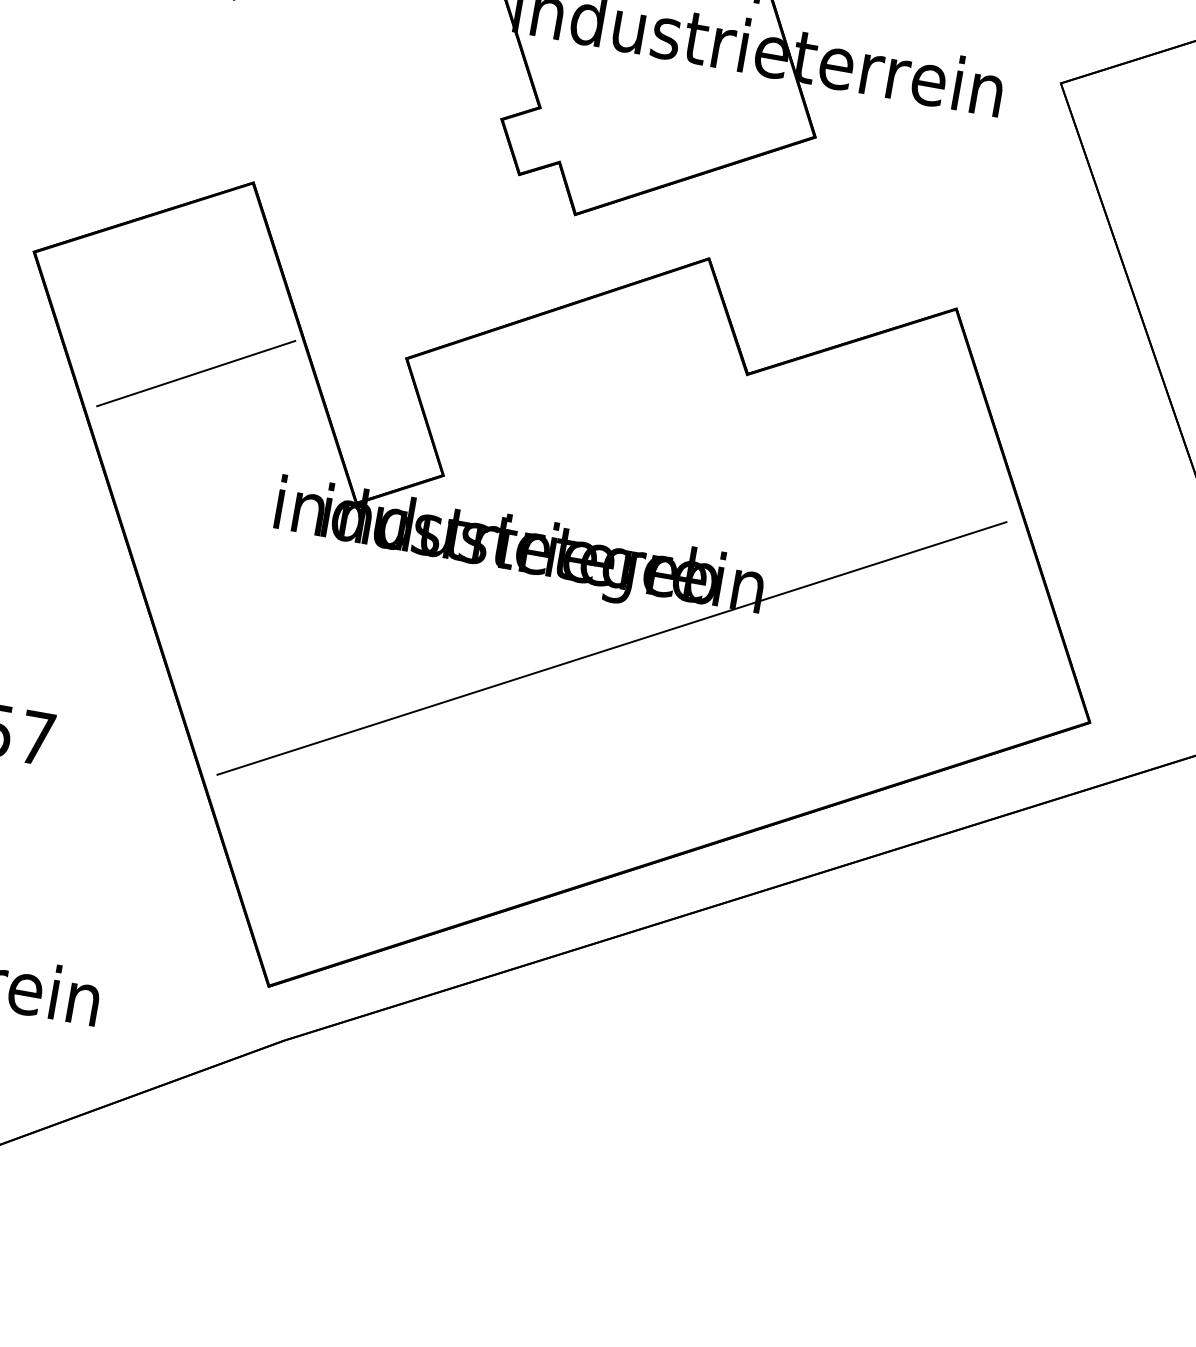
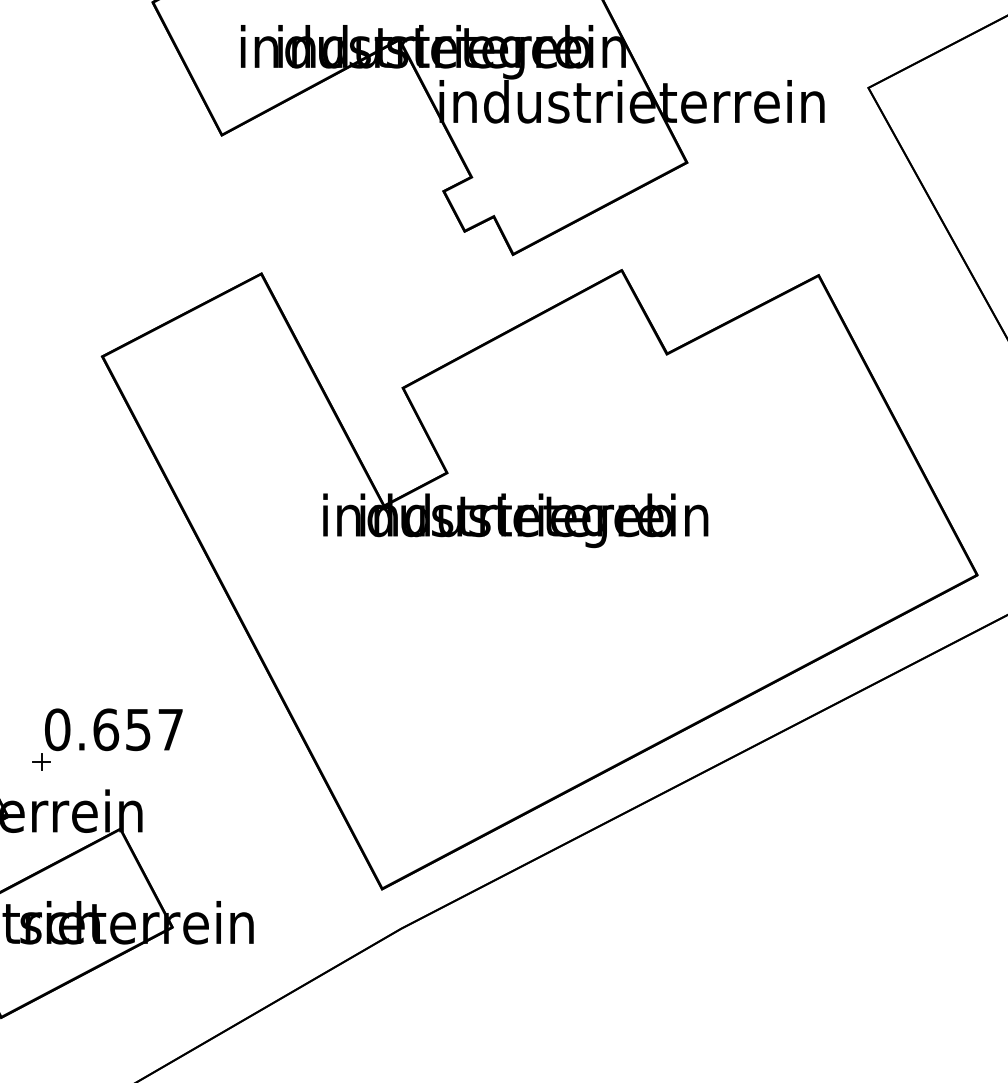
line: (196, 372) -> (243, 427), removed
line: (612, 647) -> (600, 582), removed

